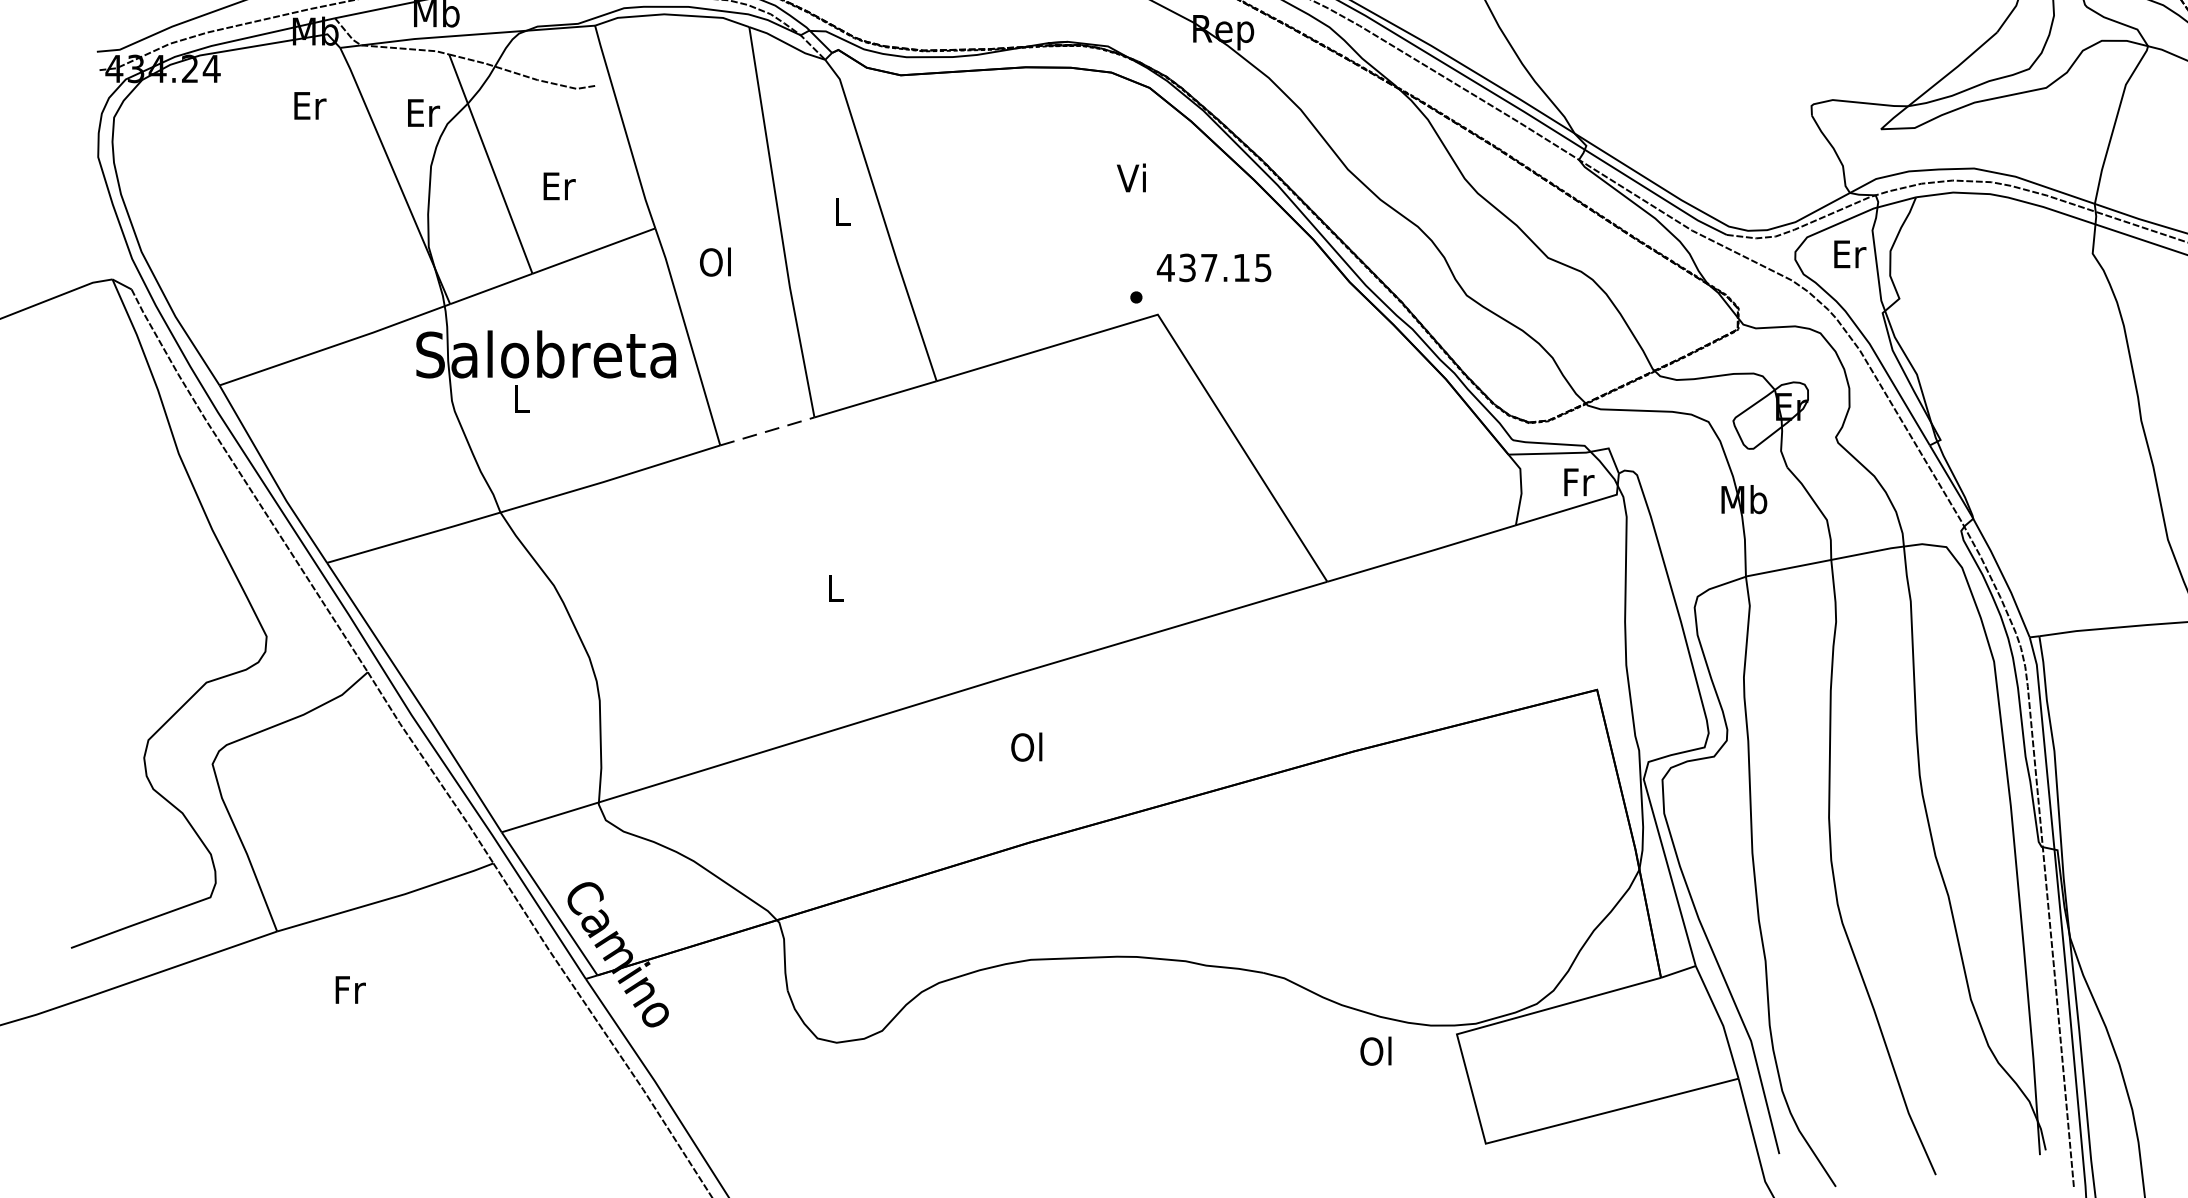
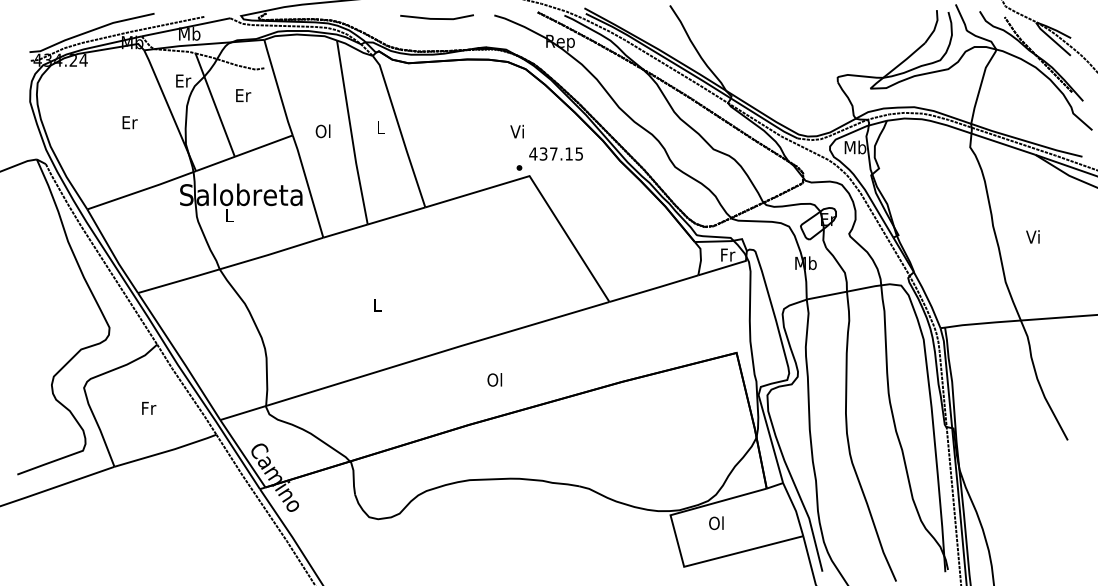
text: (308, 105) -> (129, 122), moved
text: (1130, 177) -> (516, 131), moved
text: (559, 186) -> (243, 95), moved
text: (1849, 254) -> (855, 147), Er -> Mb
text: (714, 262) -> (322, 131), moved
line: (769, 430) -> (346, 230), dashed -> solid
text: (1026, 746) -> (494, 379), moved
text: (351, 990) -> (149, 408), moved
text: (1376, 1051) -> (716, 523), moved

